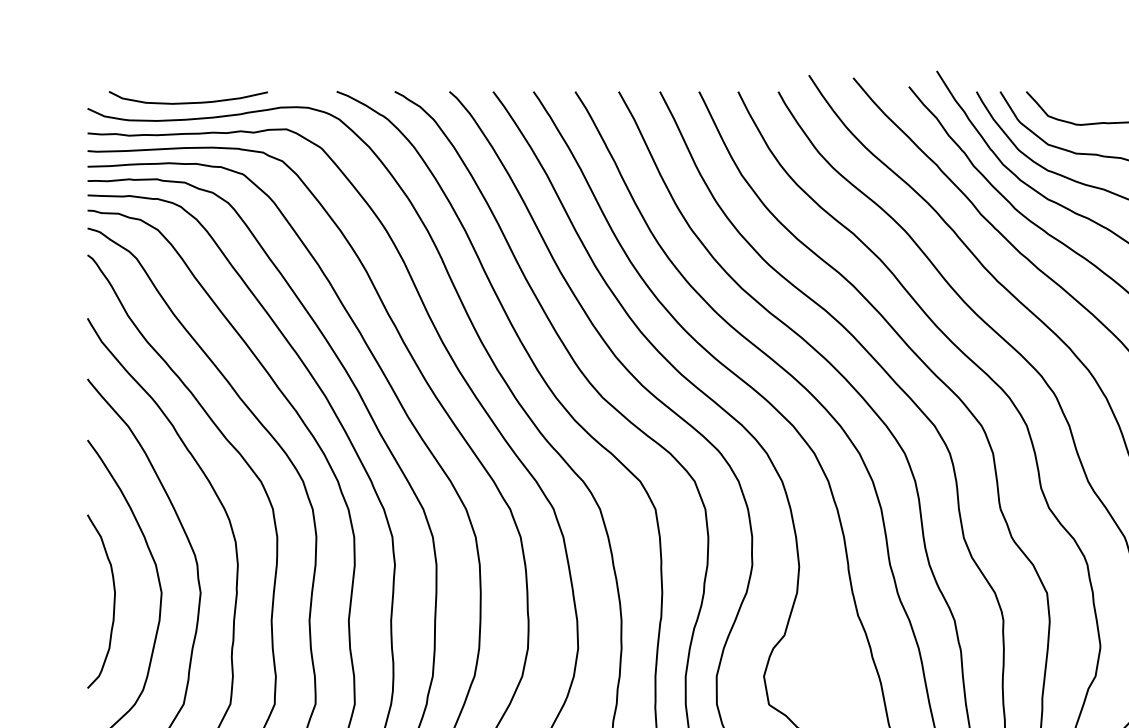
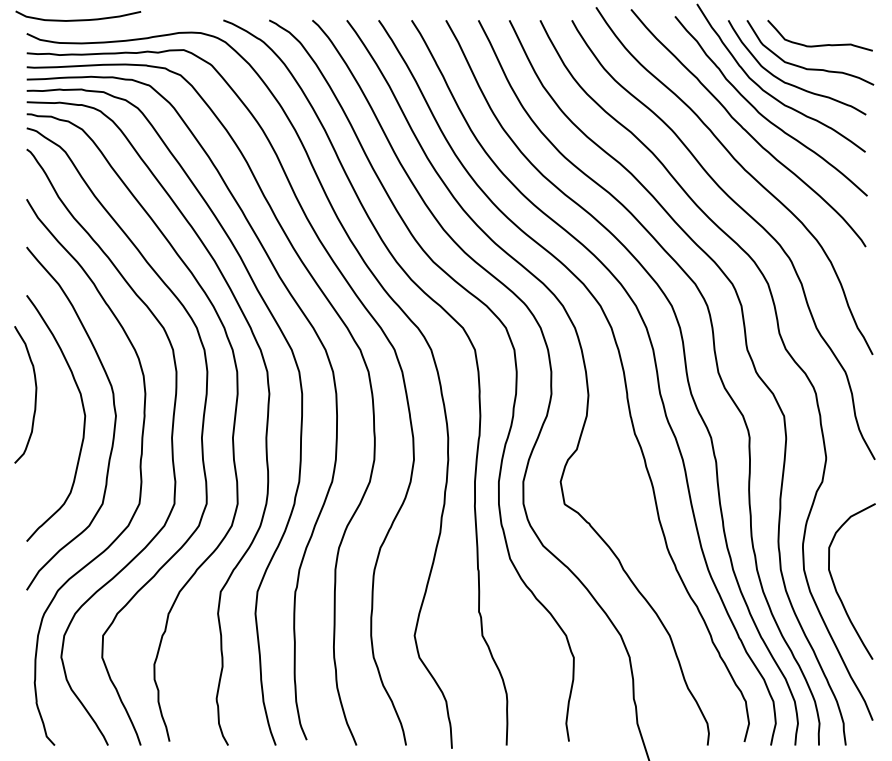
curve: (188, 102) -> (78, 19), moved
curve: (113, 601) -> (35, 394), moved

